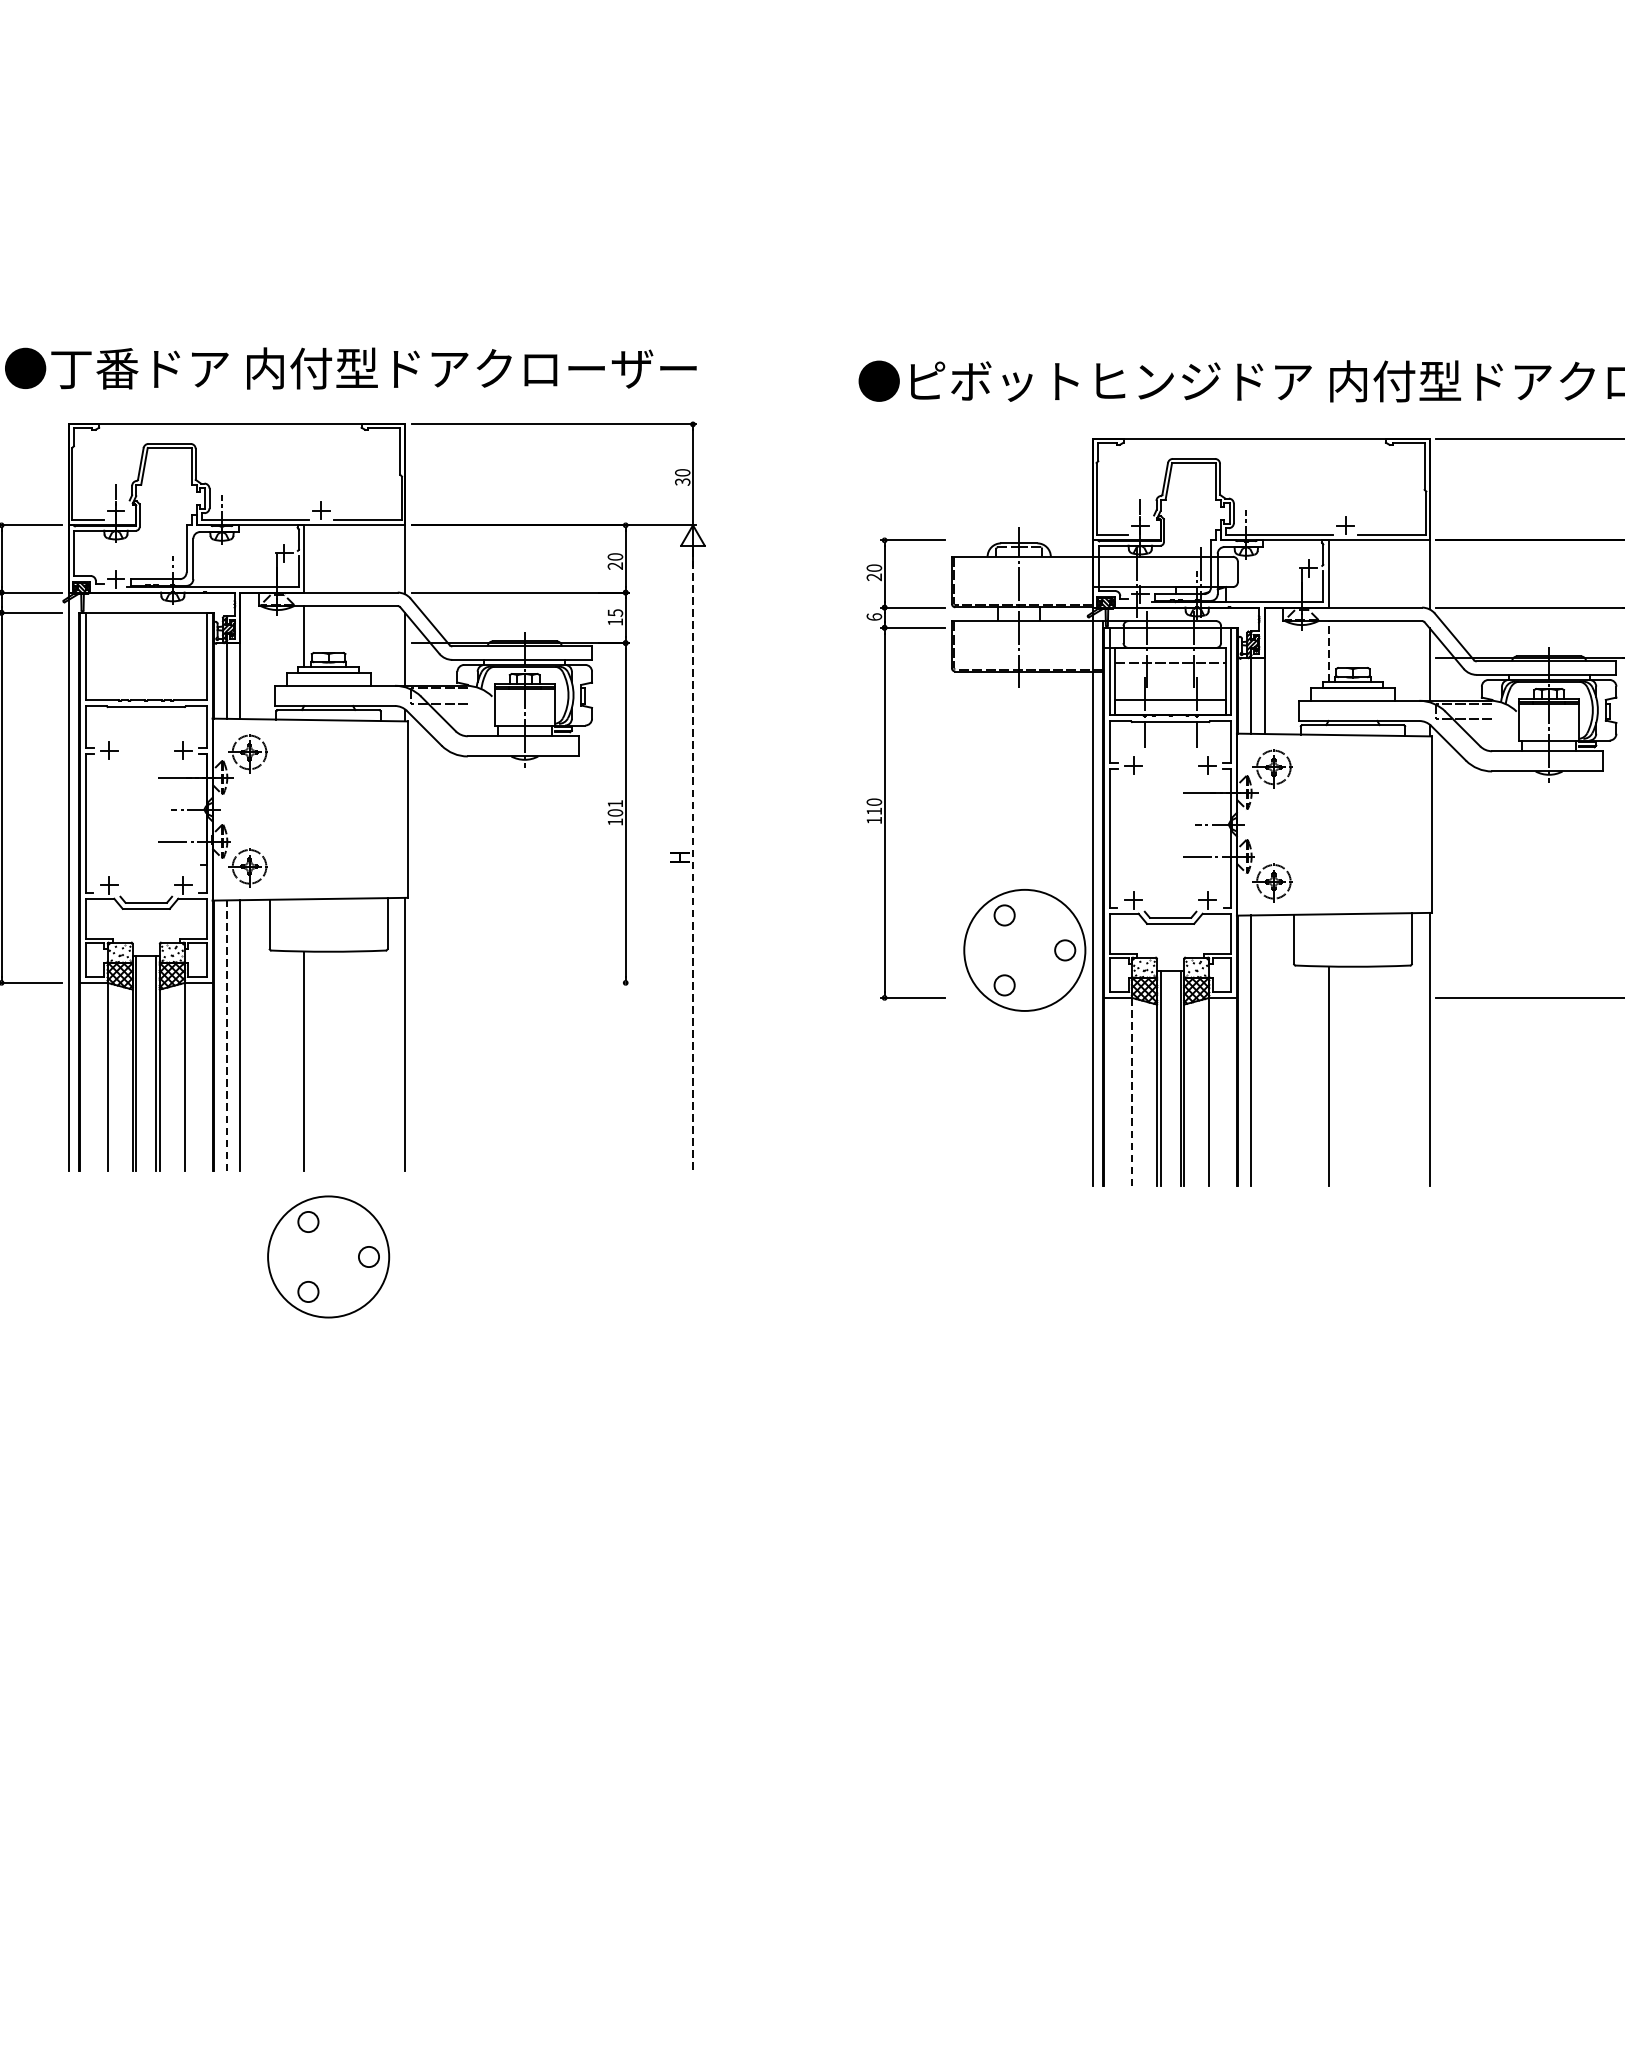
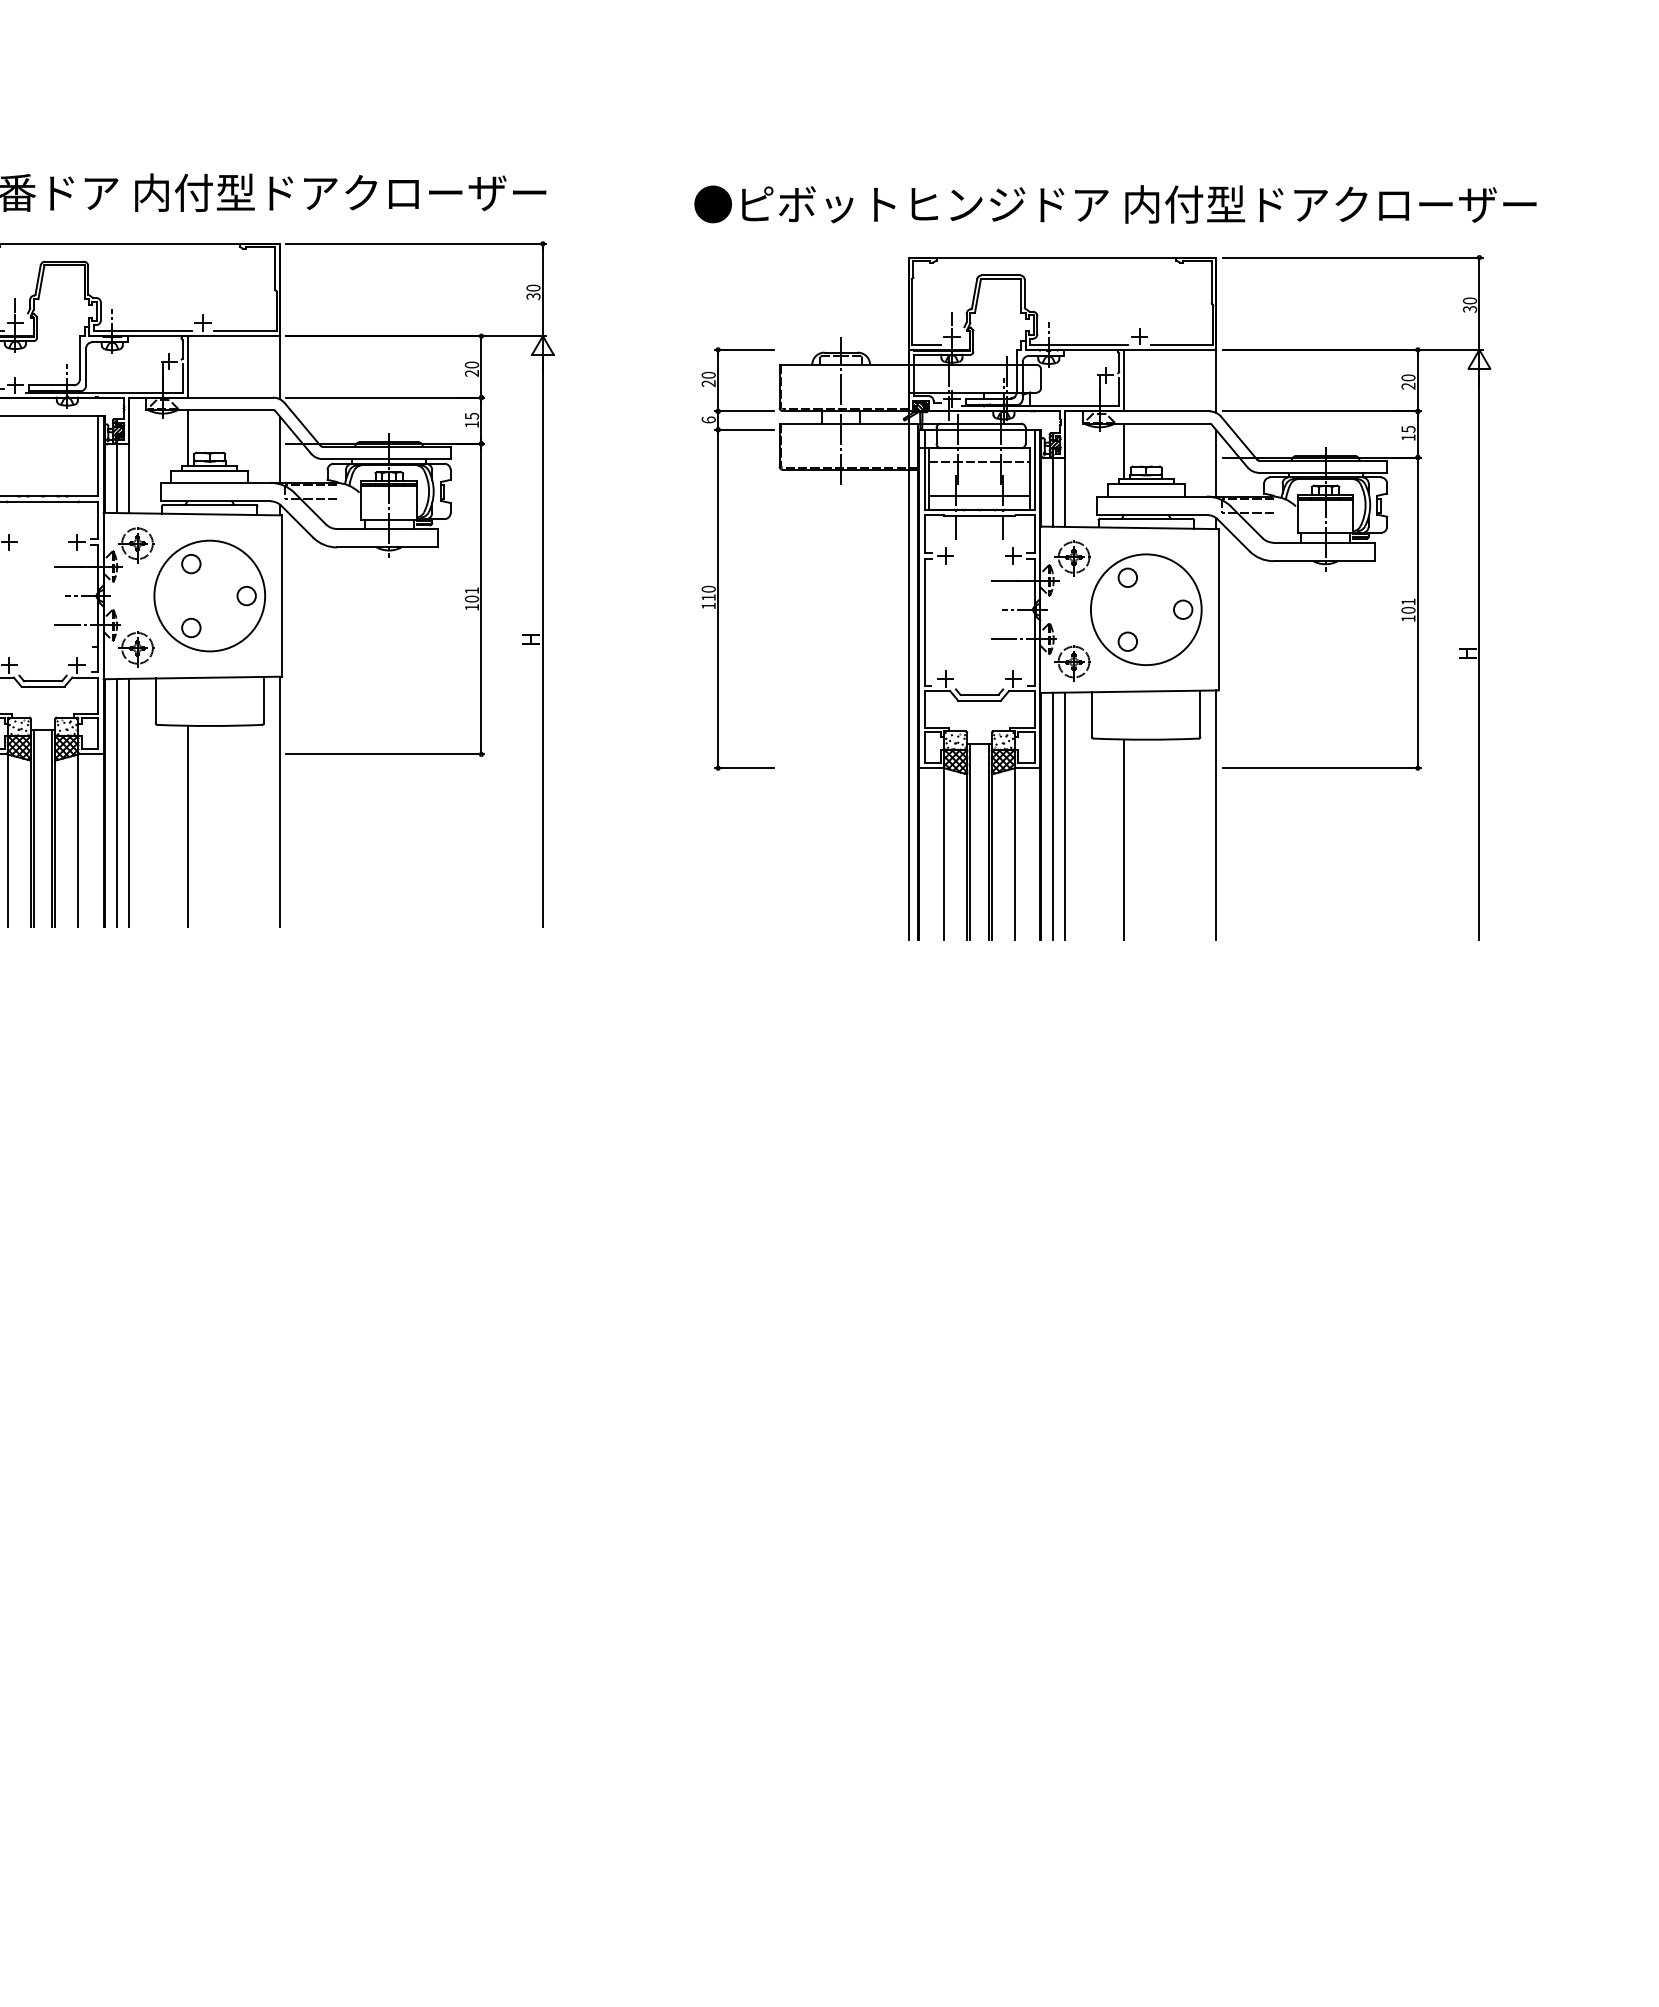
line: (1329, 651) -> (1124, 451), dashed -> solid
line: (692, 860) -> (542, 642), dashed -> solid
part: (1025, 950) -> (1146, 609), moved
line: (520, 982) -> (385, 754), added
line: (226, 1035) -> (116, 802), dashed -> solid
line: (1264, 1050) -> (1065, 816), added
line: (1132, 1091) -> (944, 853), dashed -> solid
part: (328, 1256) -> (209, 595), moved

